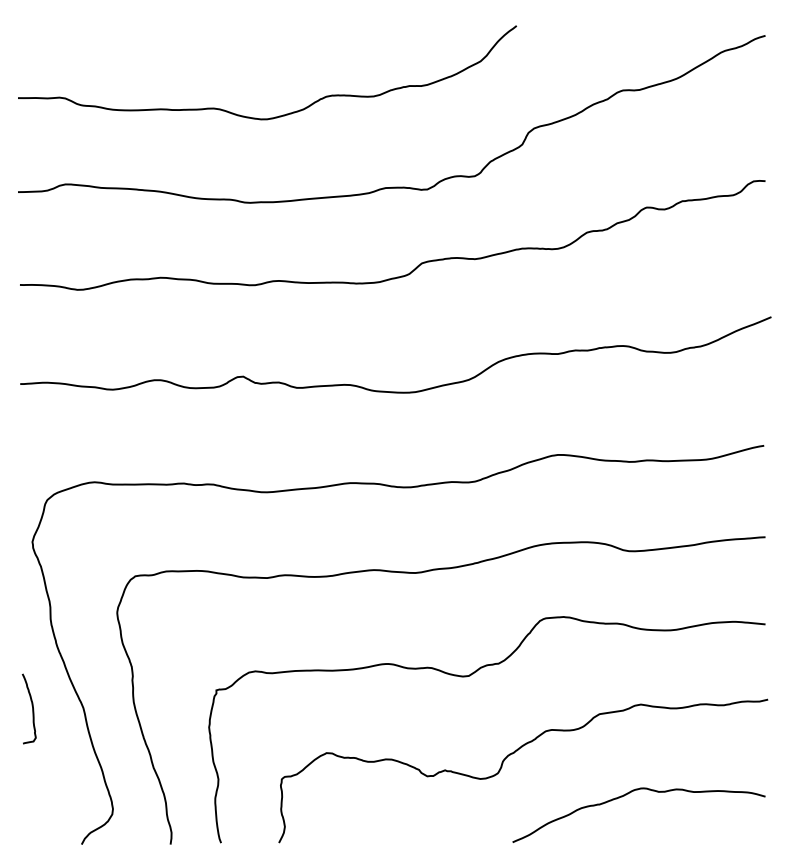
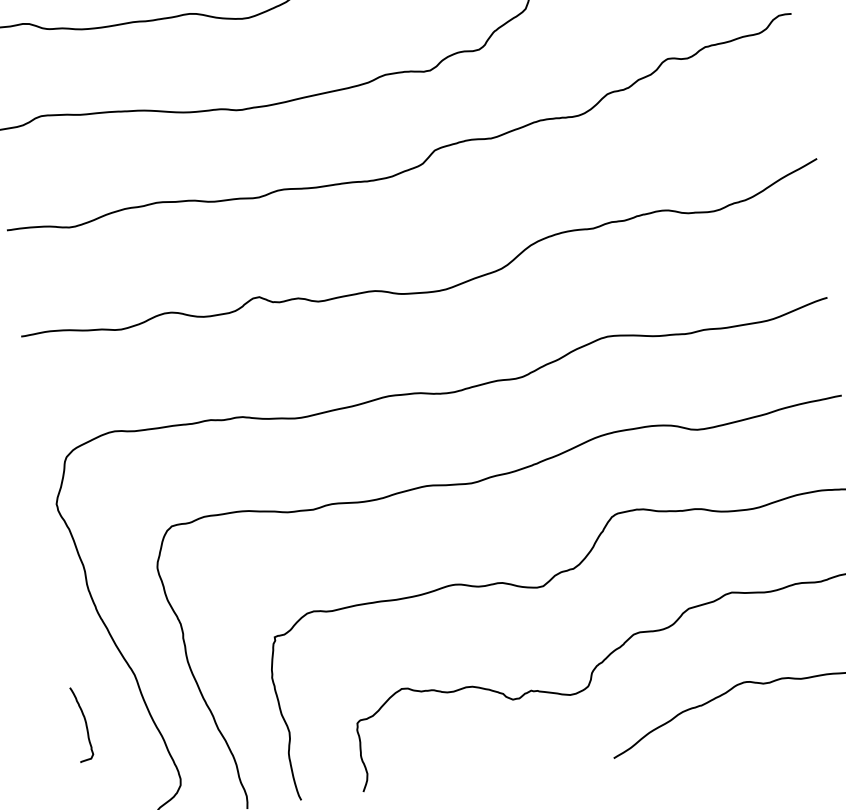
curve: (32, 708) -> (85, 723), moved

